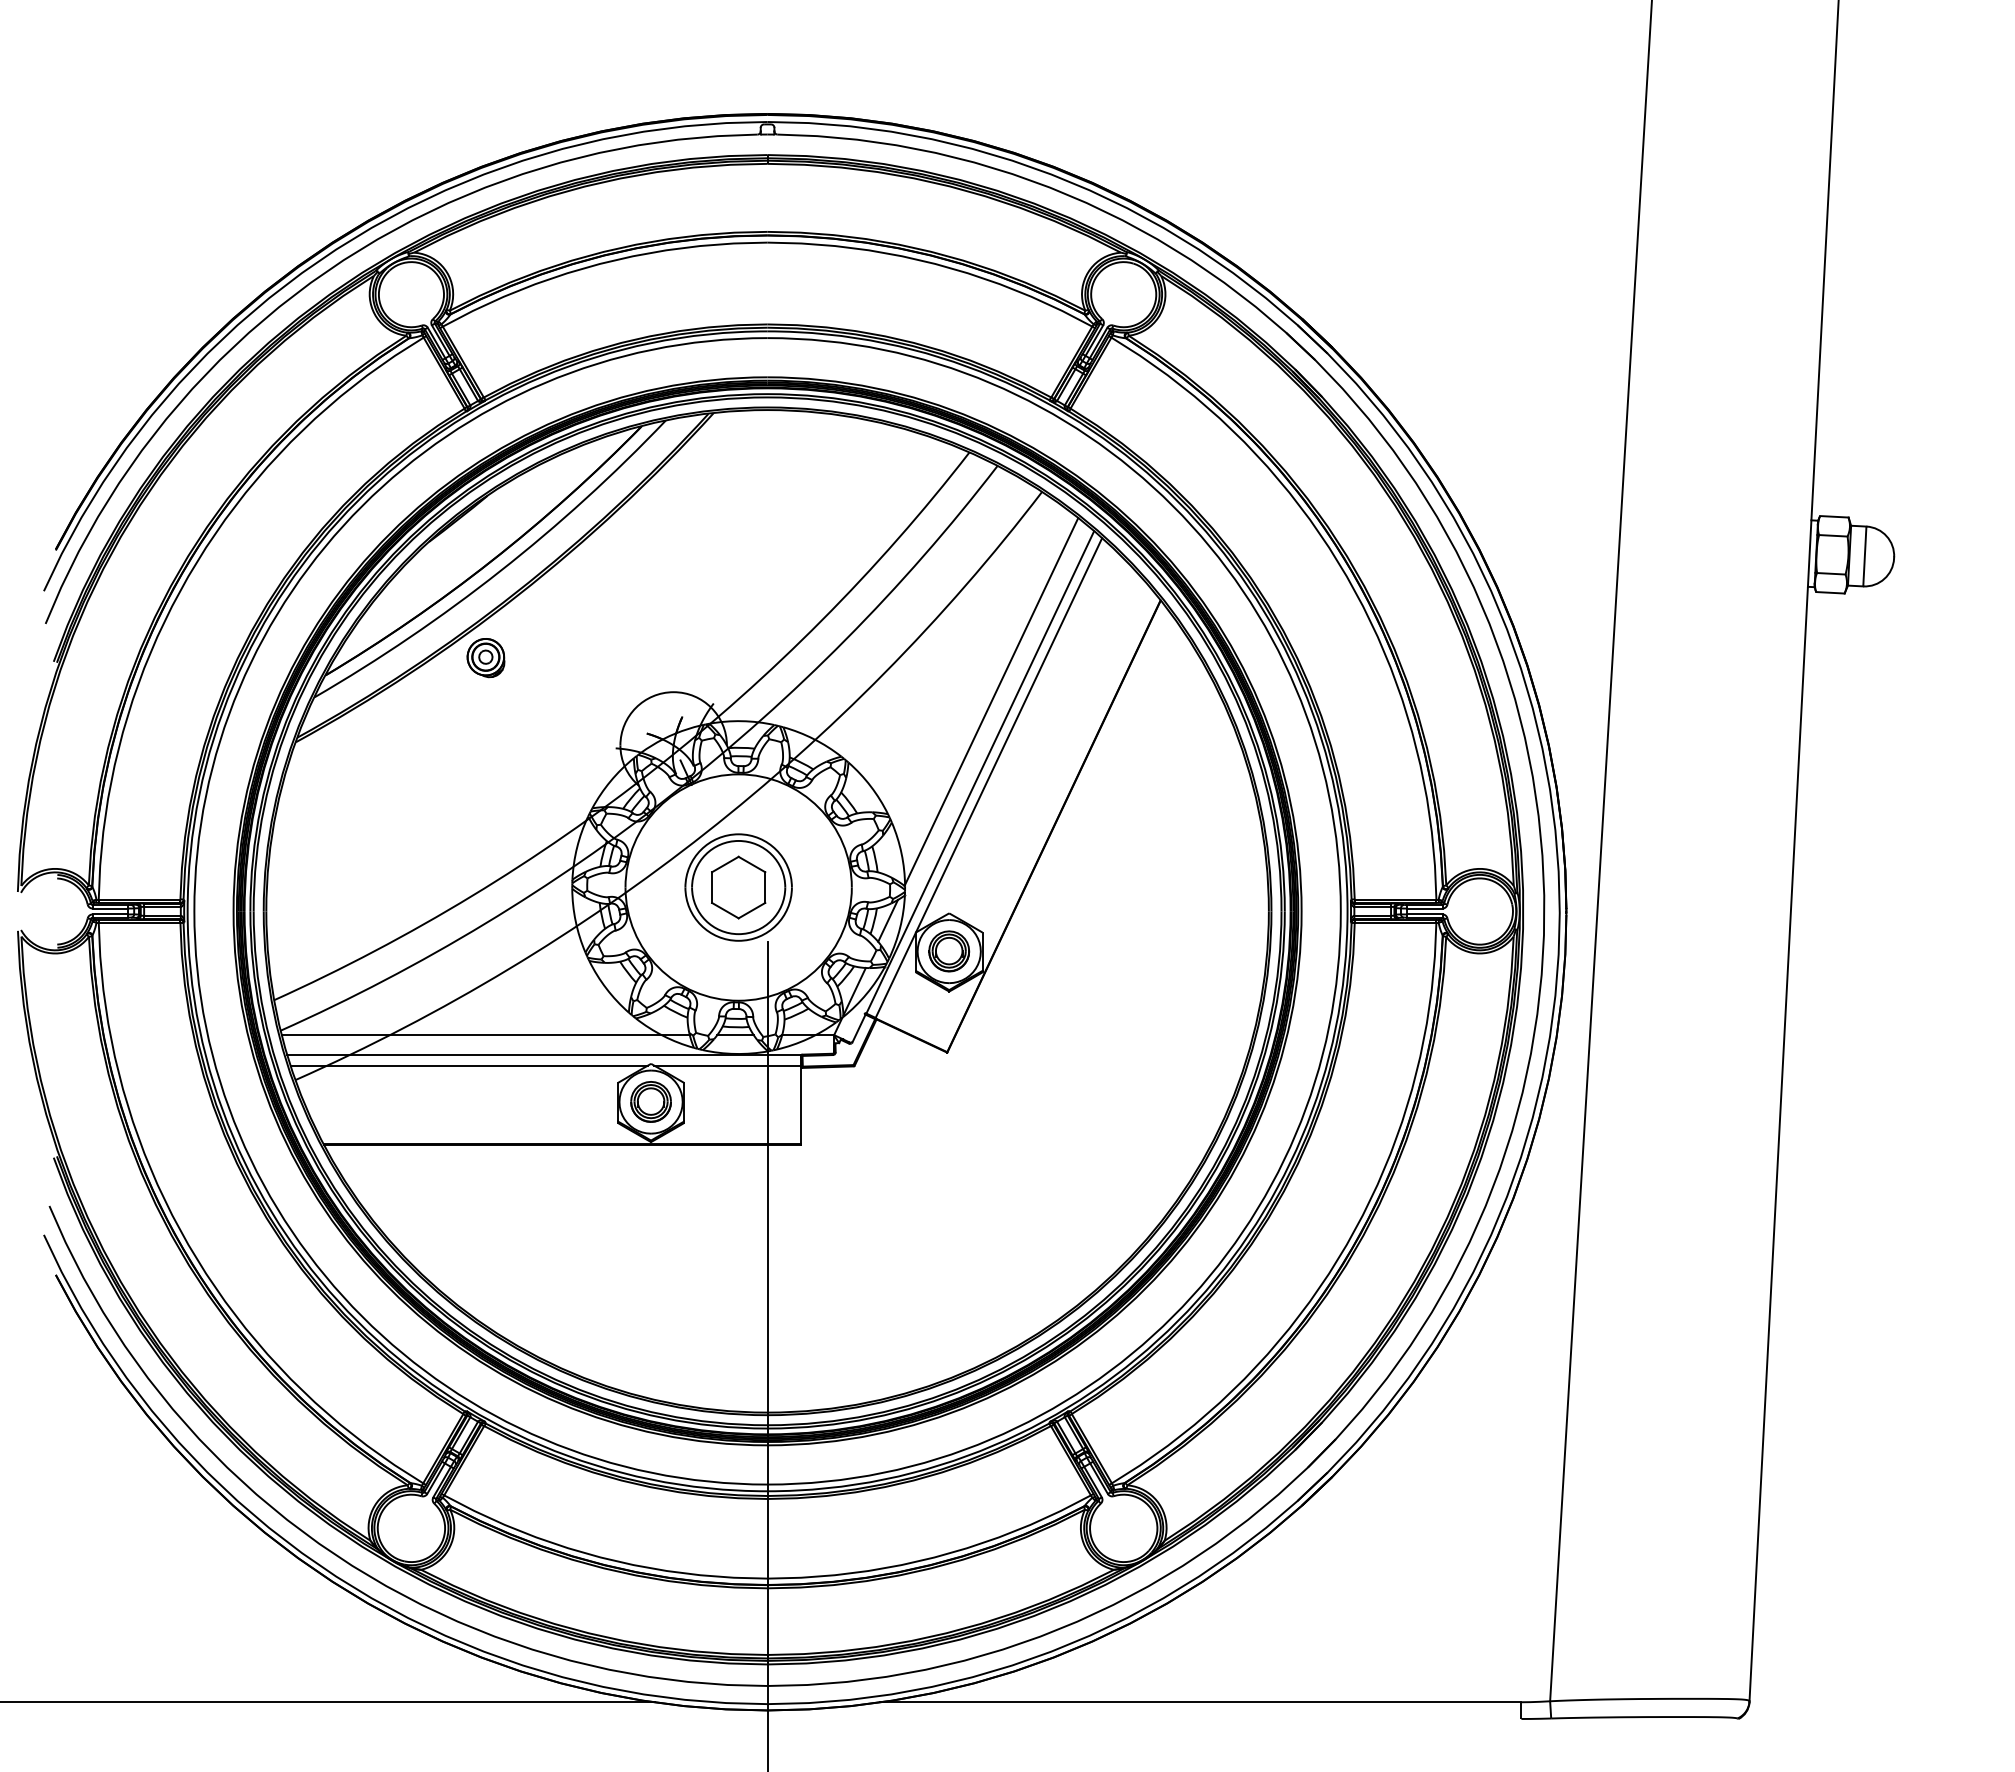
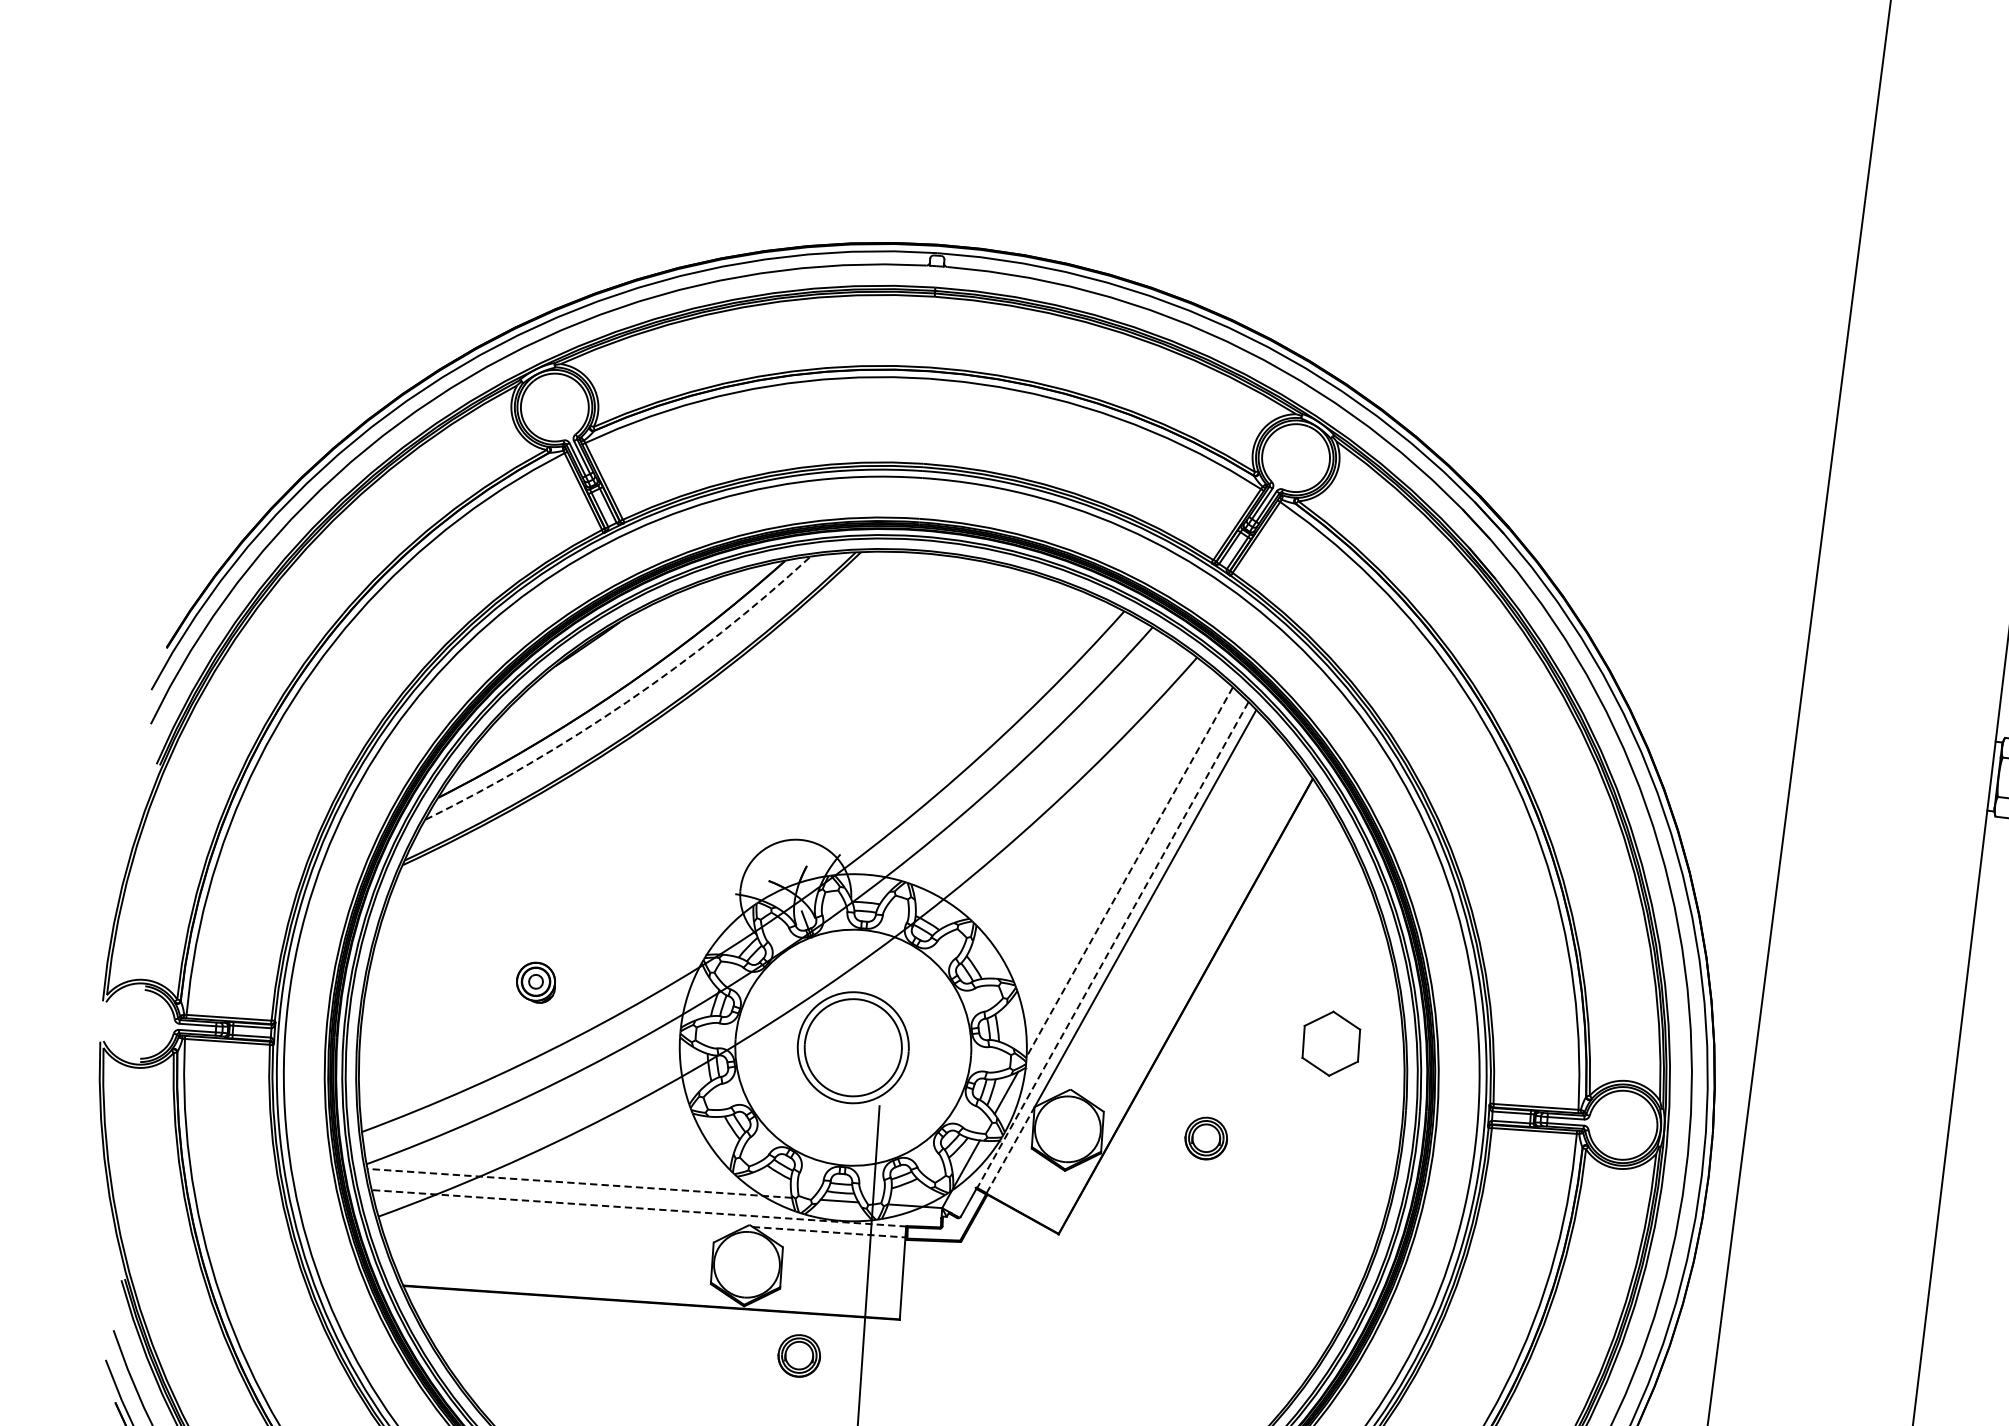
arc: (500, 571) -> (627, 701), solid -> dashed
part: (485, 658) -> (535, 983), moved
line: (991, 702) -> (1129, 873), solid -> dashed
line: (980, 772) -> (1113, 945), solid -> dashed
part: (738, 887) -> (1331, 1043), moved
part: (949, 951) -> (1206, 1138), moved
line: (896, 974) -> (1011, 1149), solid -> dashed
line: (485, 1035) -> (579, 1183), solid -> dashed
line: (543, 1055) -> (638, 1208), solid -> dashed
line: (468, 1065) -> (559, 1213), removed
line: (728, 1065) -> (830, 1232), solid -> dashed
part: (650, 1101) -> (798, 1355), moved

